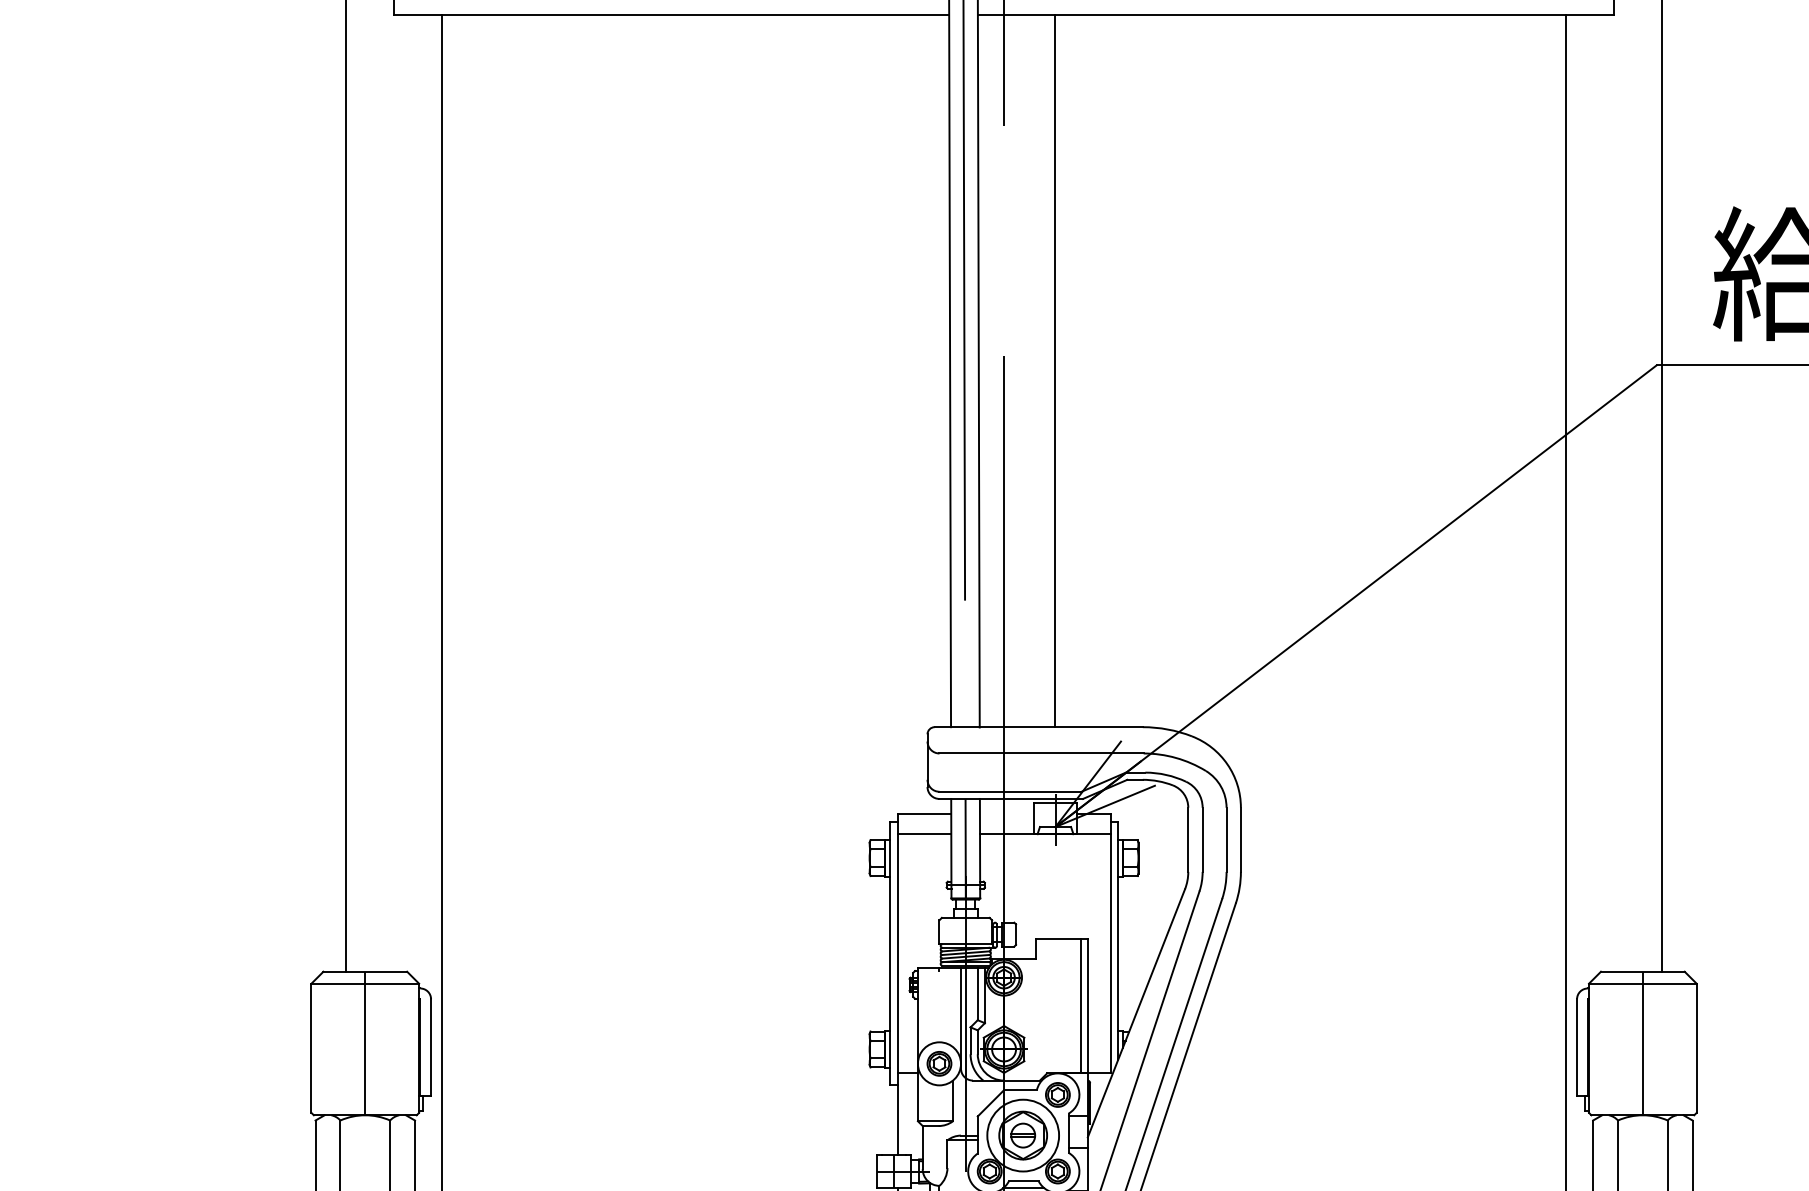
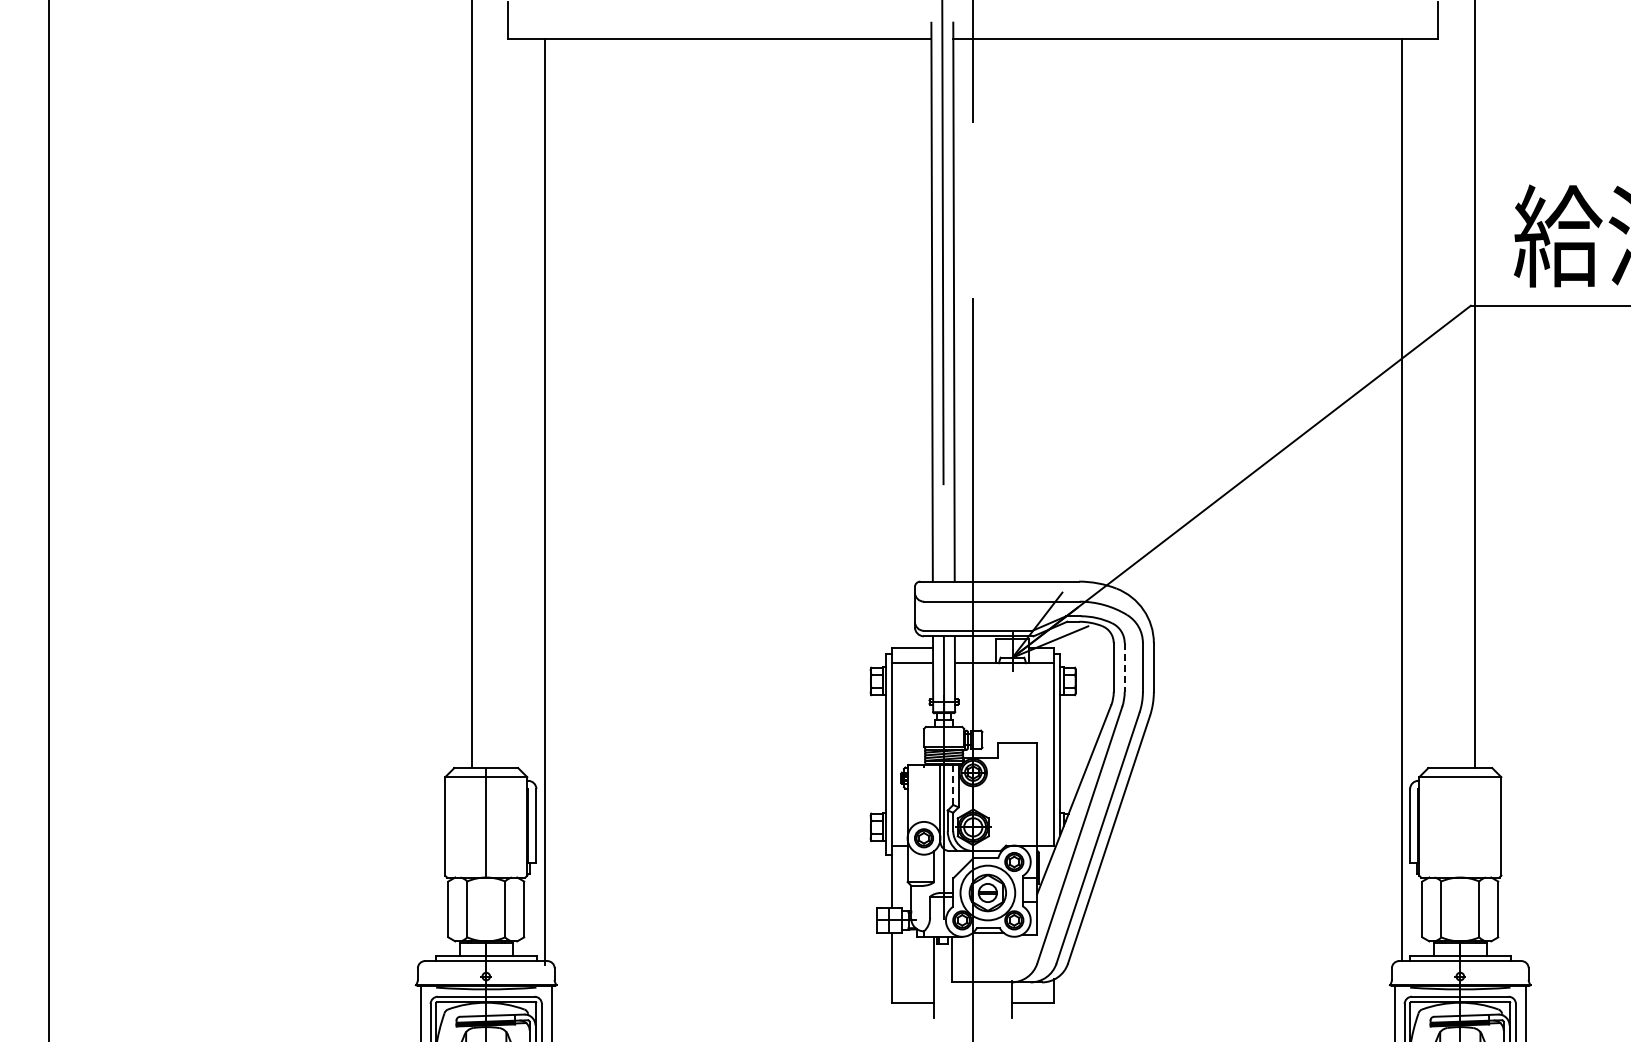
line: (1055, 370) -> (1012, 309), removed
line: (1202, 841) -> (1124, 668), solid -> dashed
line: (978, 994) -> (953, 785), solid -> dashed
line: (1080, 1006) -> (1031, 794), removed
line: (1643, 1043) -> (1460, 822), removed

